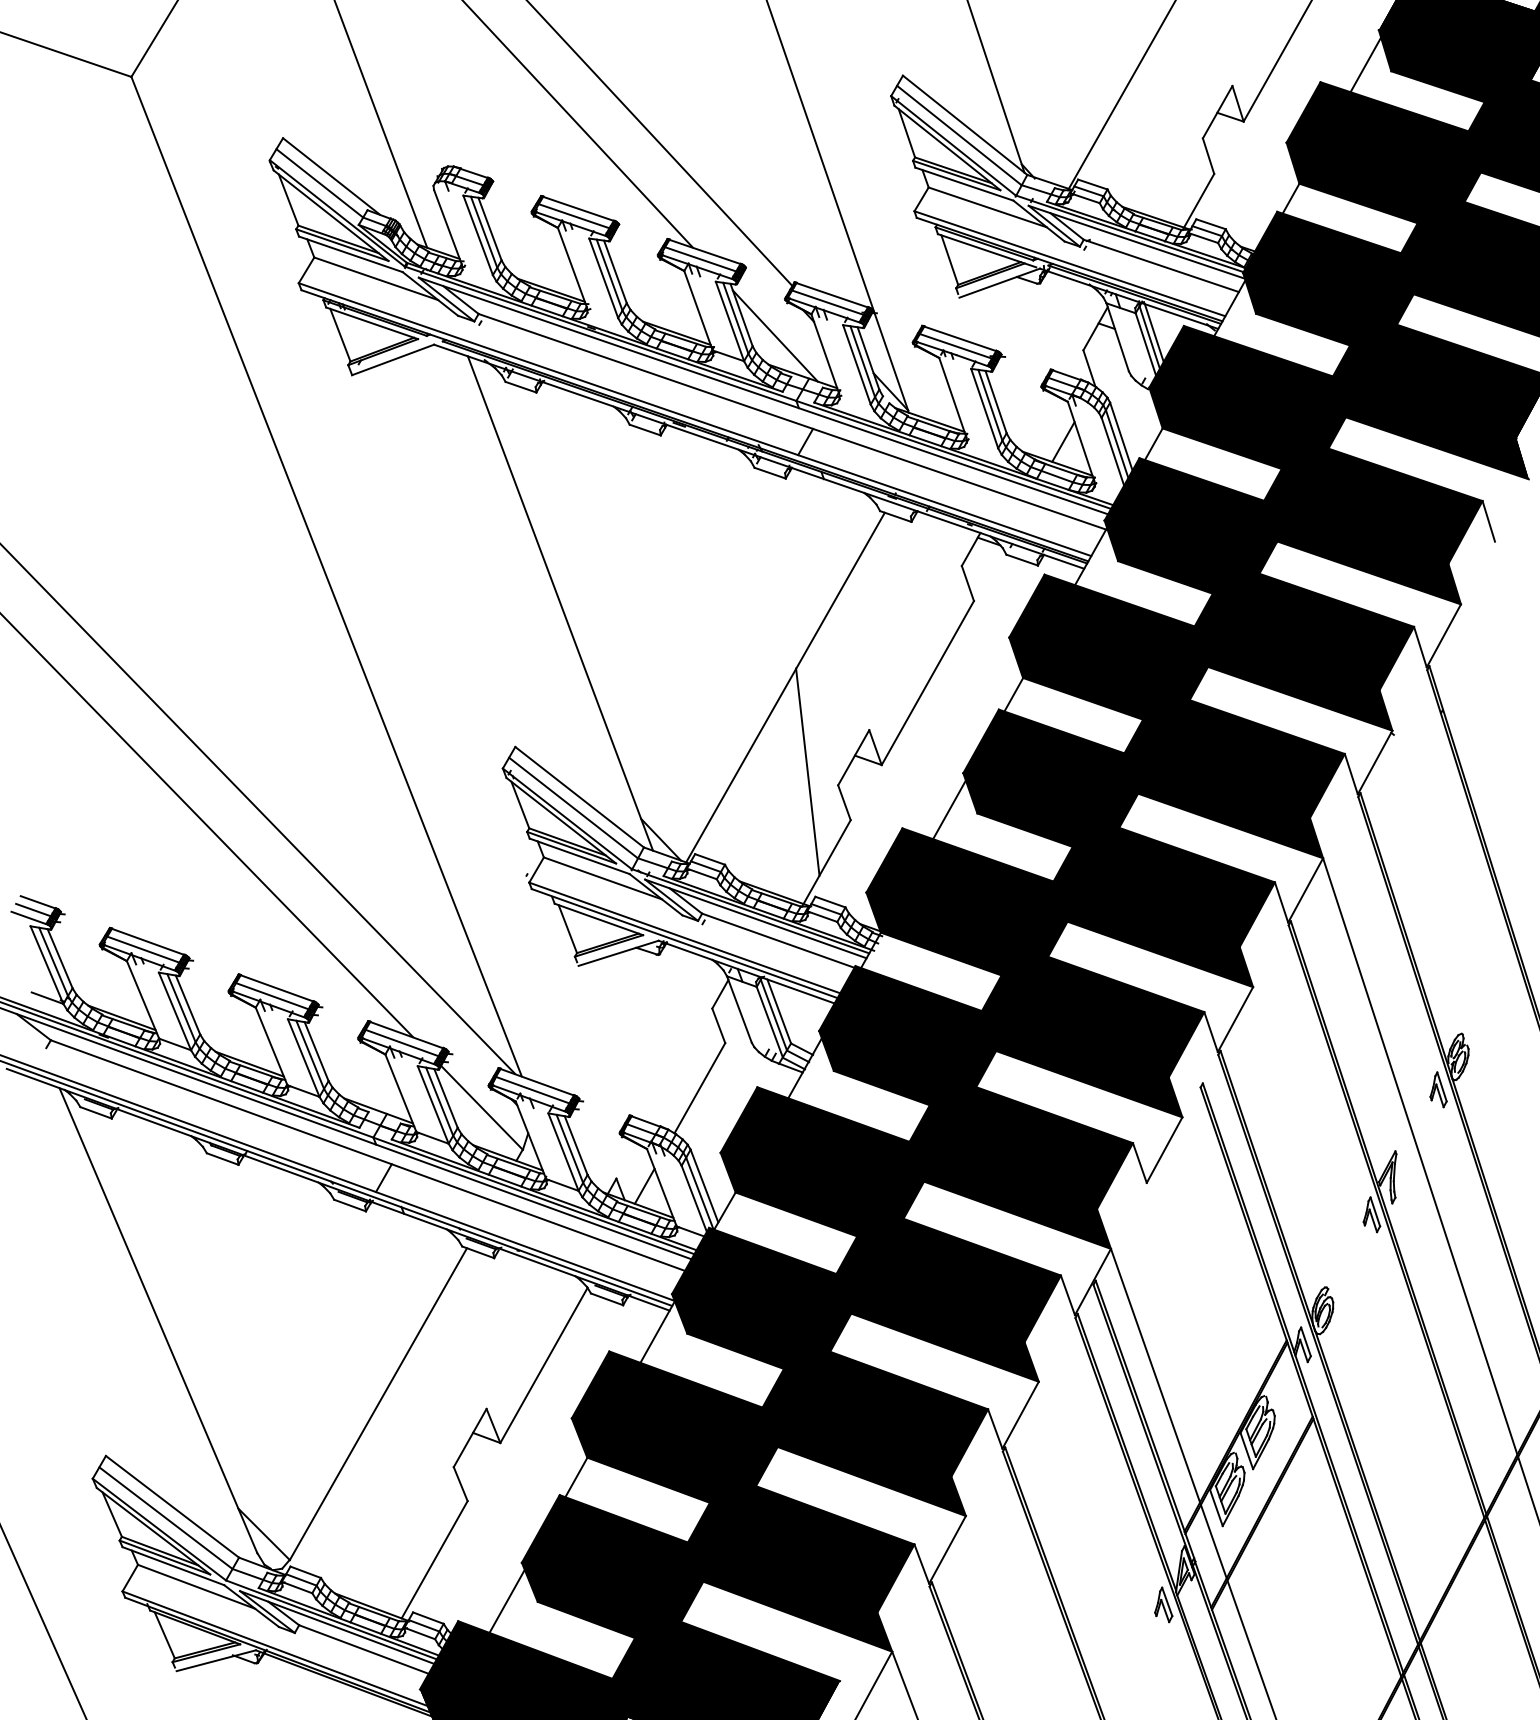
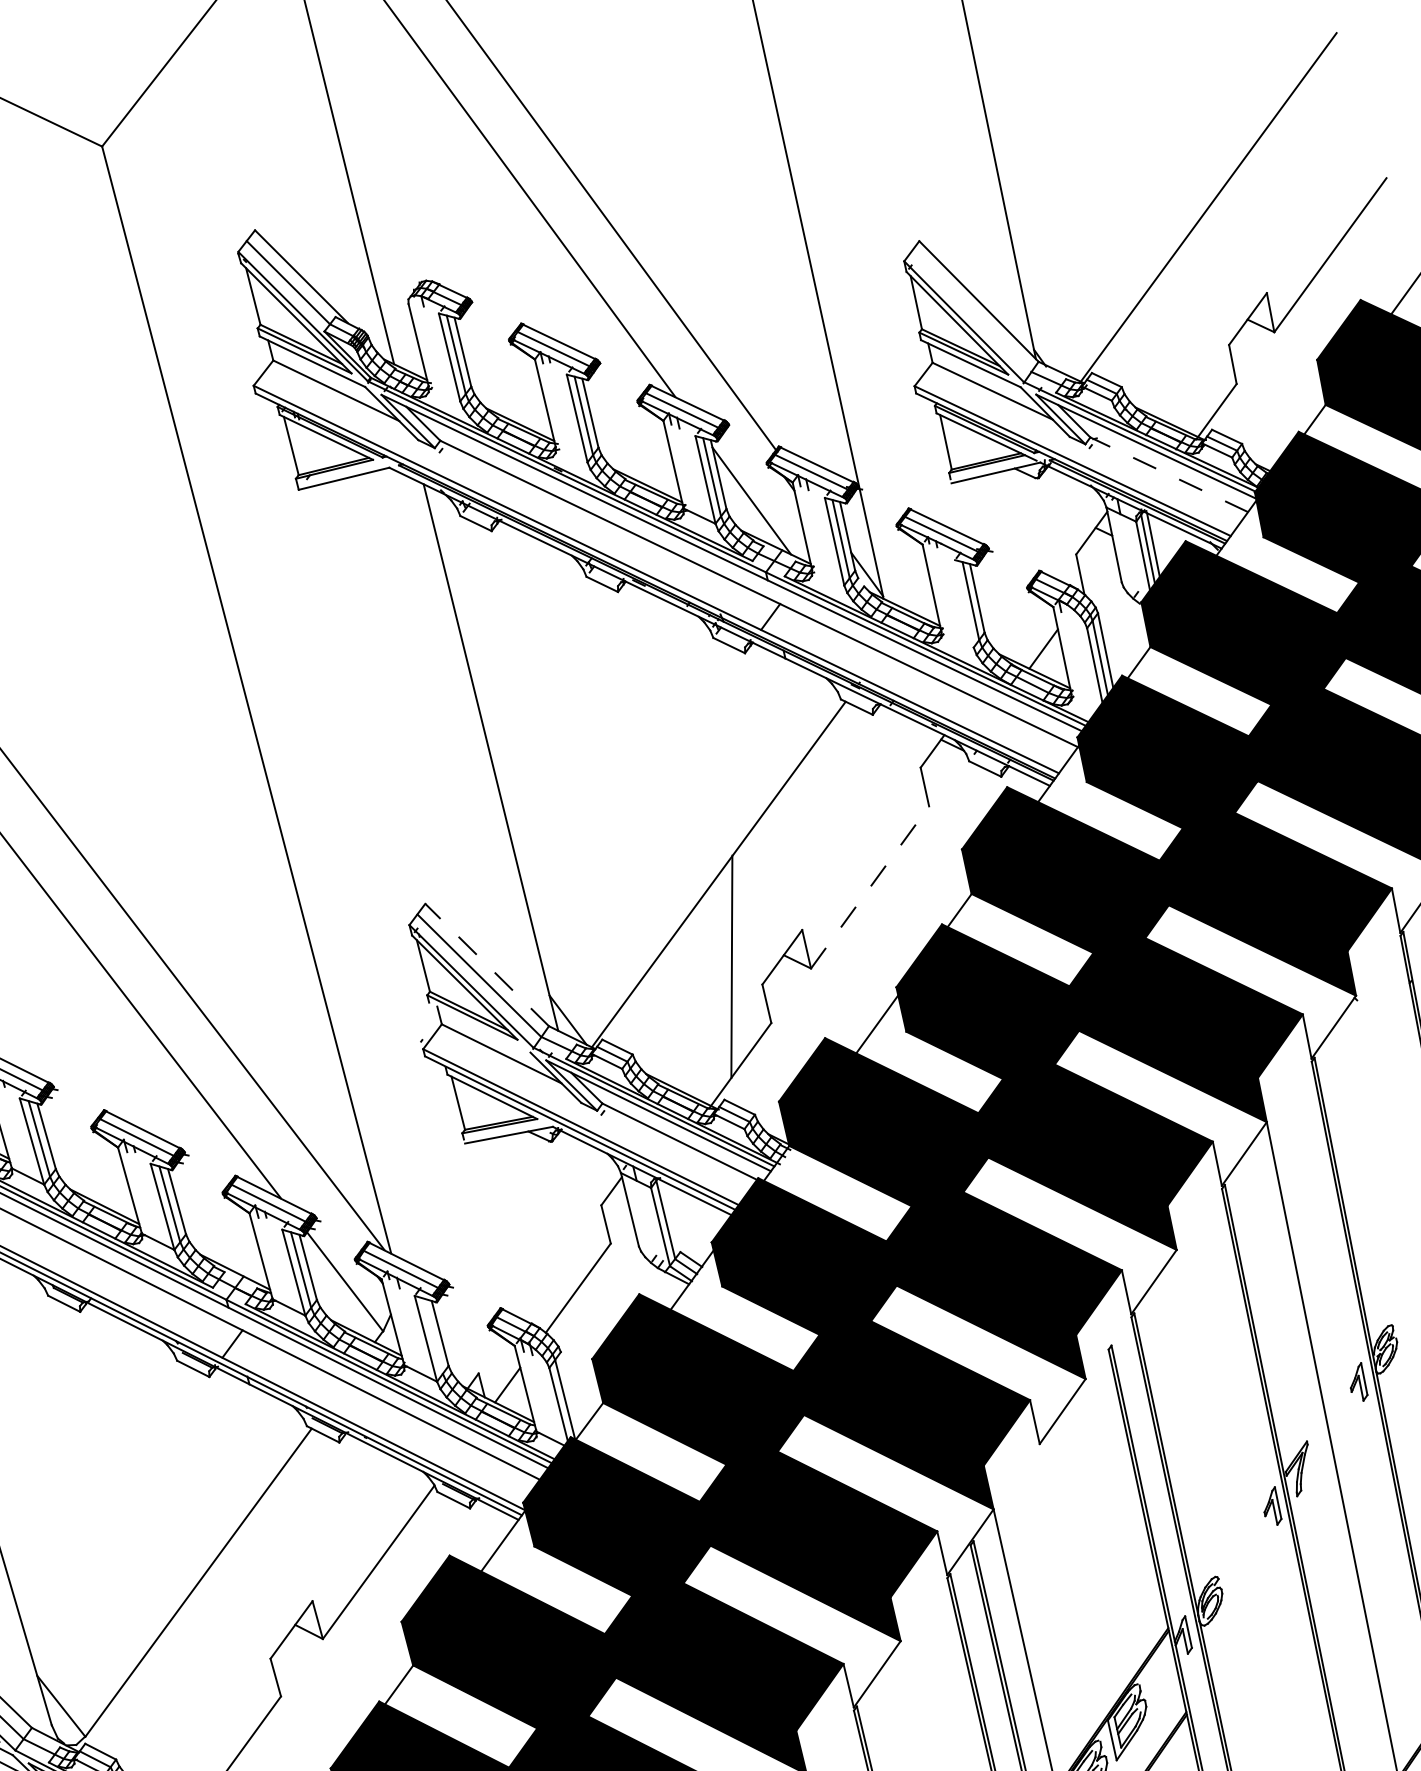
line: (959, 135) -> (971, 311), removed
line: (1161, 265) -> (1169, 474), solid -> dashed
line: (984, 408) -> (964, 603), removed
line: (928, 682) -> (870, 886), solid -> dashed
line: (579, 797) -> (486, 965), solid -> dashed
line: (579, 856) -> (479, 1027), removed
line: (779, 1011) -> (672, 1216), removed
line: (569, 1148) -> (432, 1335), removed
line: (704, 1185) -> (571, 1391), removed

